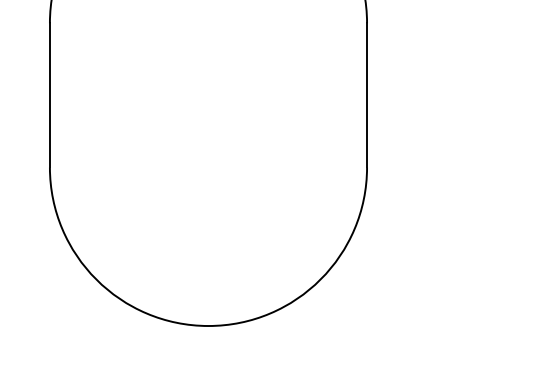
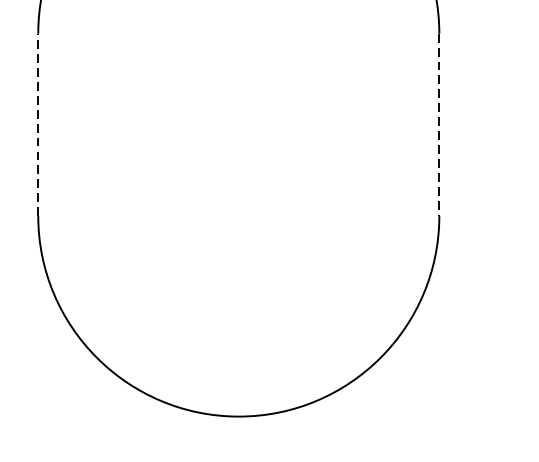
line: (49, 94) -> (37, 123), solid -> dashed
line: (367, 95) -> (439, 125), solid -> dashed

